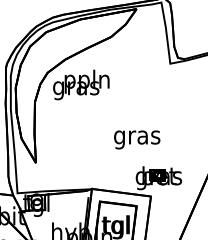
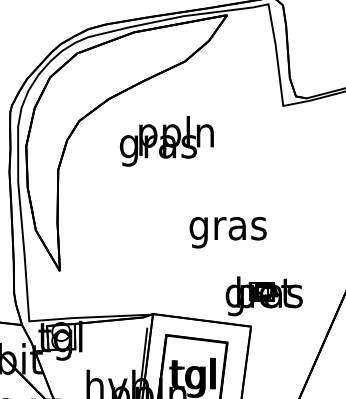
text: (81, 84) -> (167, 140), moved

